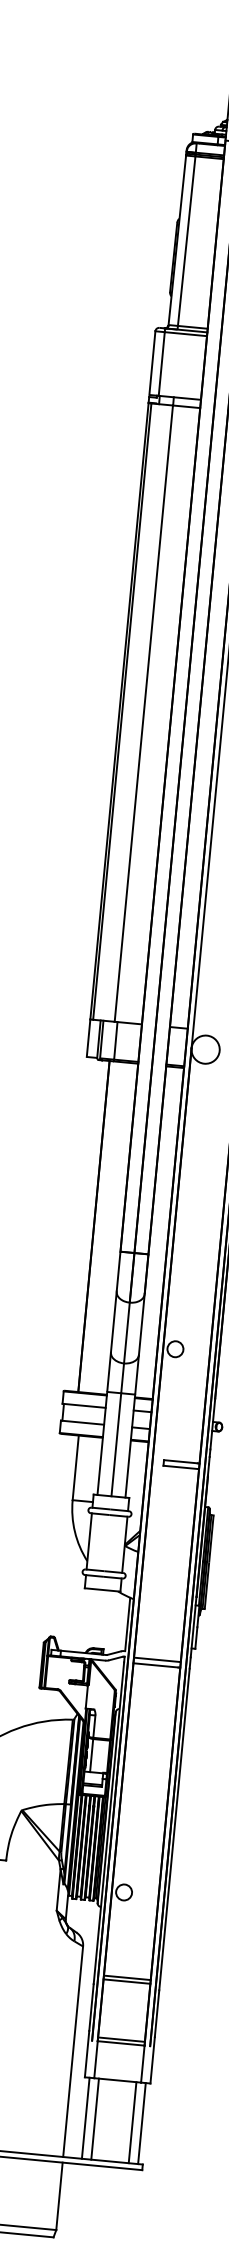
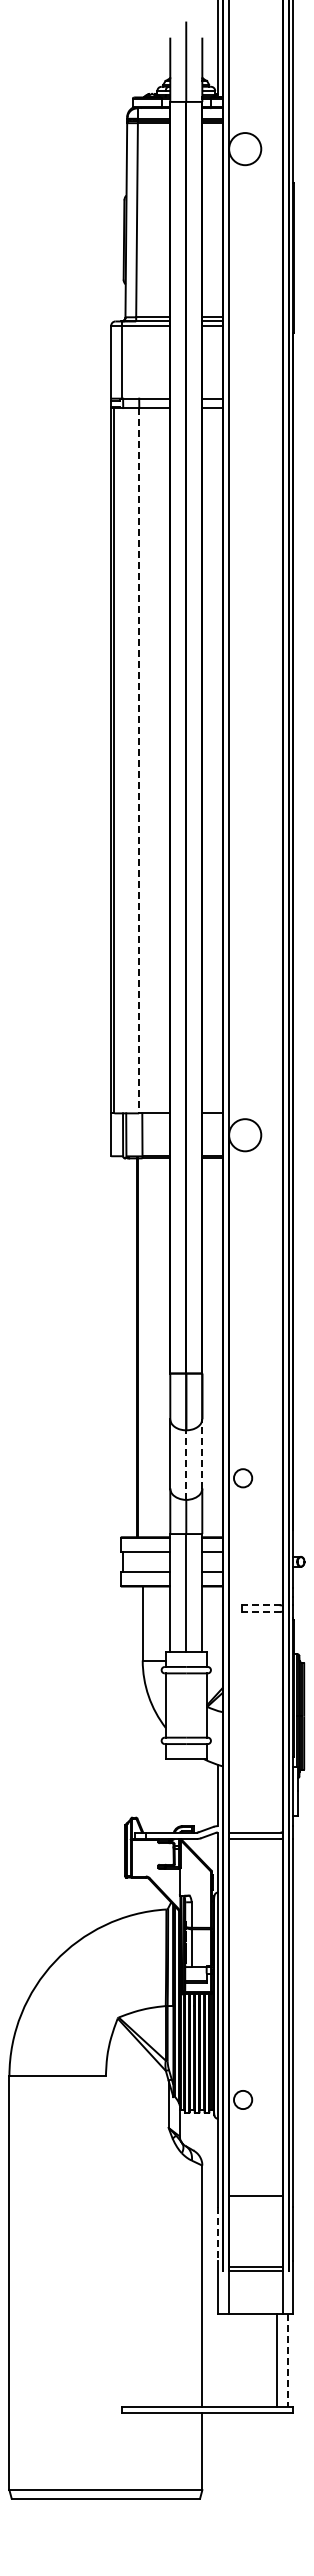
line: (144, 713) -> (139, 760), solid -> dashed
line: (142, 1324) -> (202, 1453), solid -> dashed
line: (127, 1333) -> (186, 1465), solid -> dashed
line: (180, 1461) -> (260, 1605), solid -> dashed
line: (179, 1467) -> (260, 1611), solid -> dashed
line: (126, 1981) -> (255, 2200), removed
line: (91, 2007) -> (218, 2233), solid -> dashed
line: (85, 2117) -> (223, 2359), removed
line: (95, 2118) -> (234, 2359), removed
line: (142, 2123) -> (288, 2360), solid -> dashed

